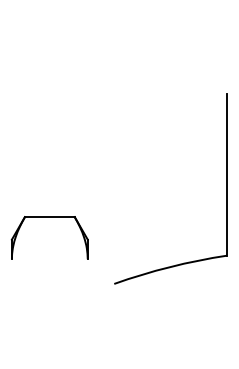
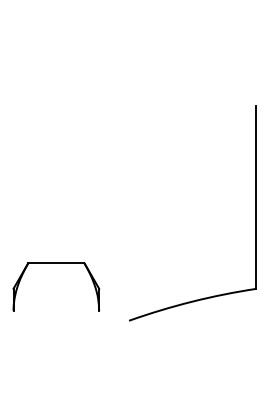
part: (49, 217) -> (56, 263), moved

